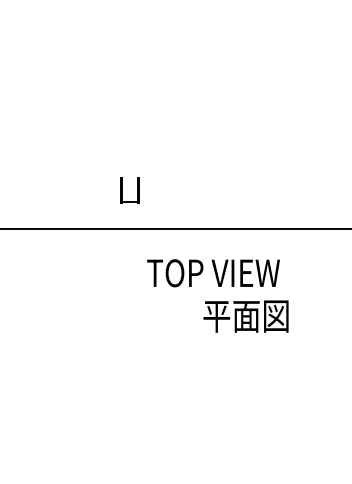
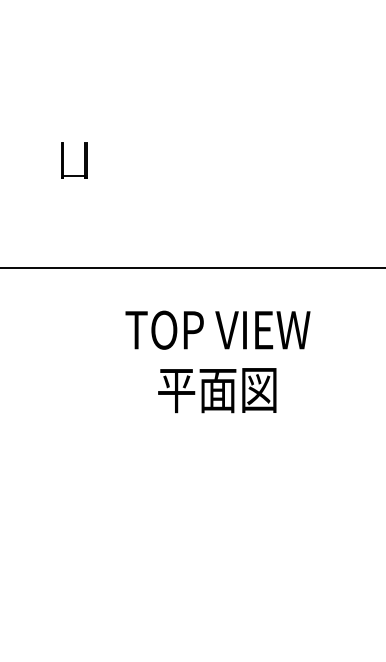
part: (122, 190) -> (63, 160), moved
text: (213, 273) -> (217, 330), moved
text: (245, 316) -> (216, 390), moved

